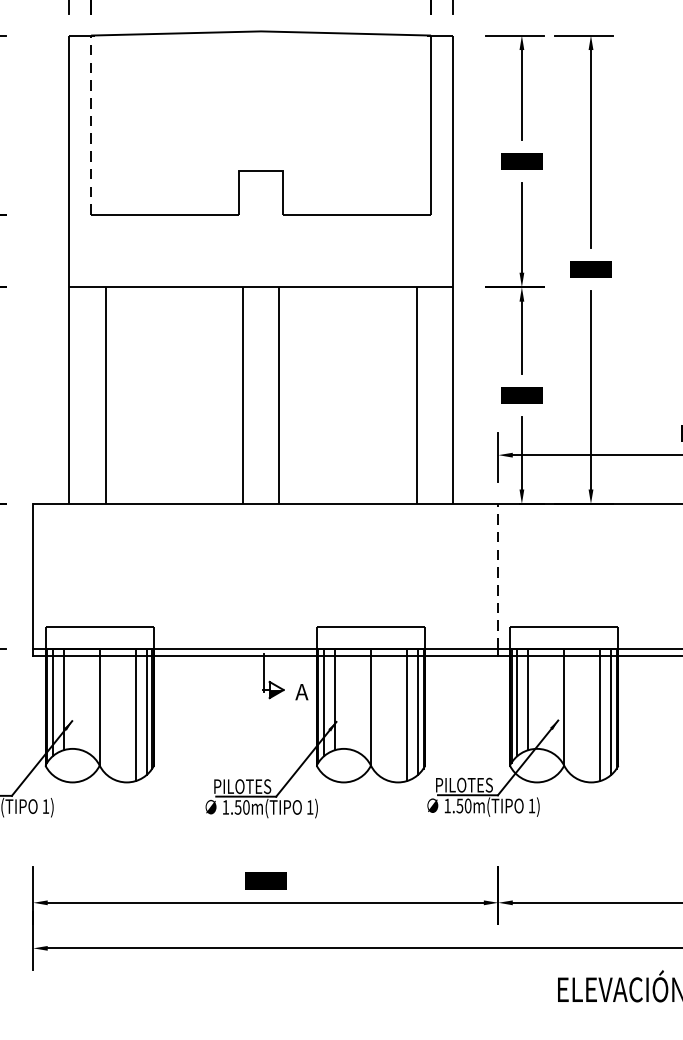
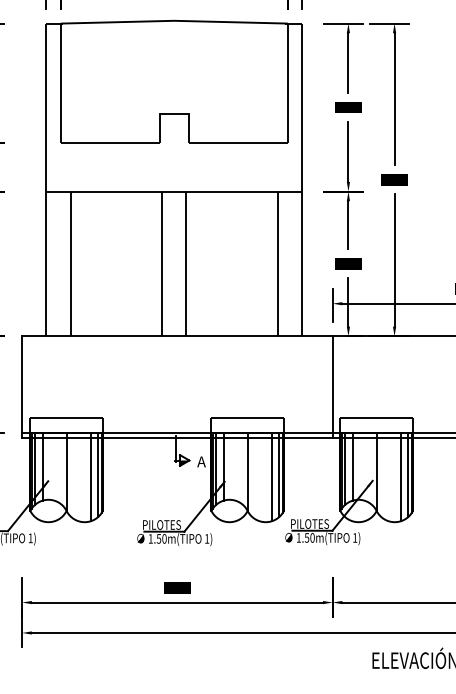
line: (90, 125) -> (60, 83), dashed -> solid
line: (498, 576) -> (332, 384), dashed -> solid

